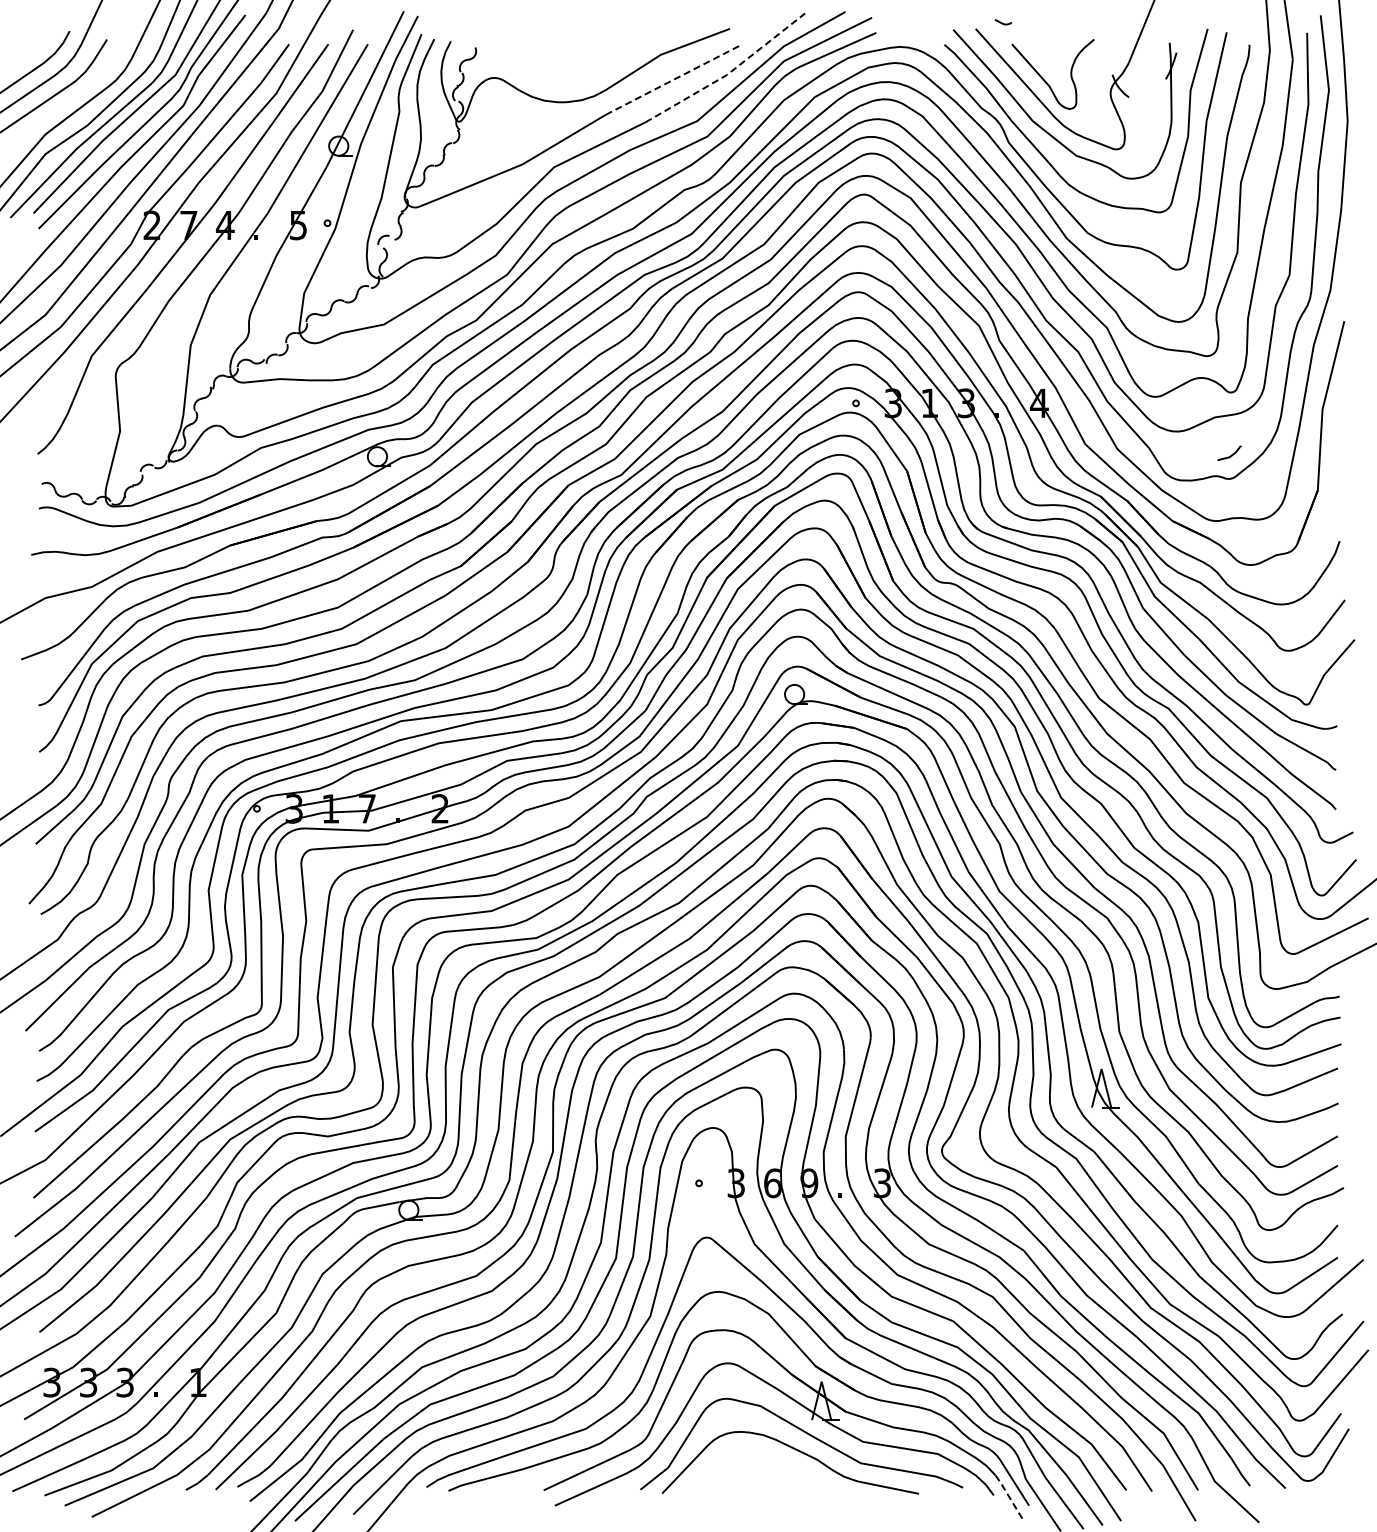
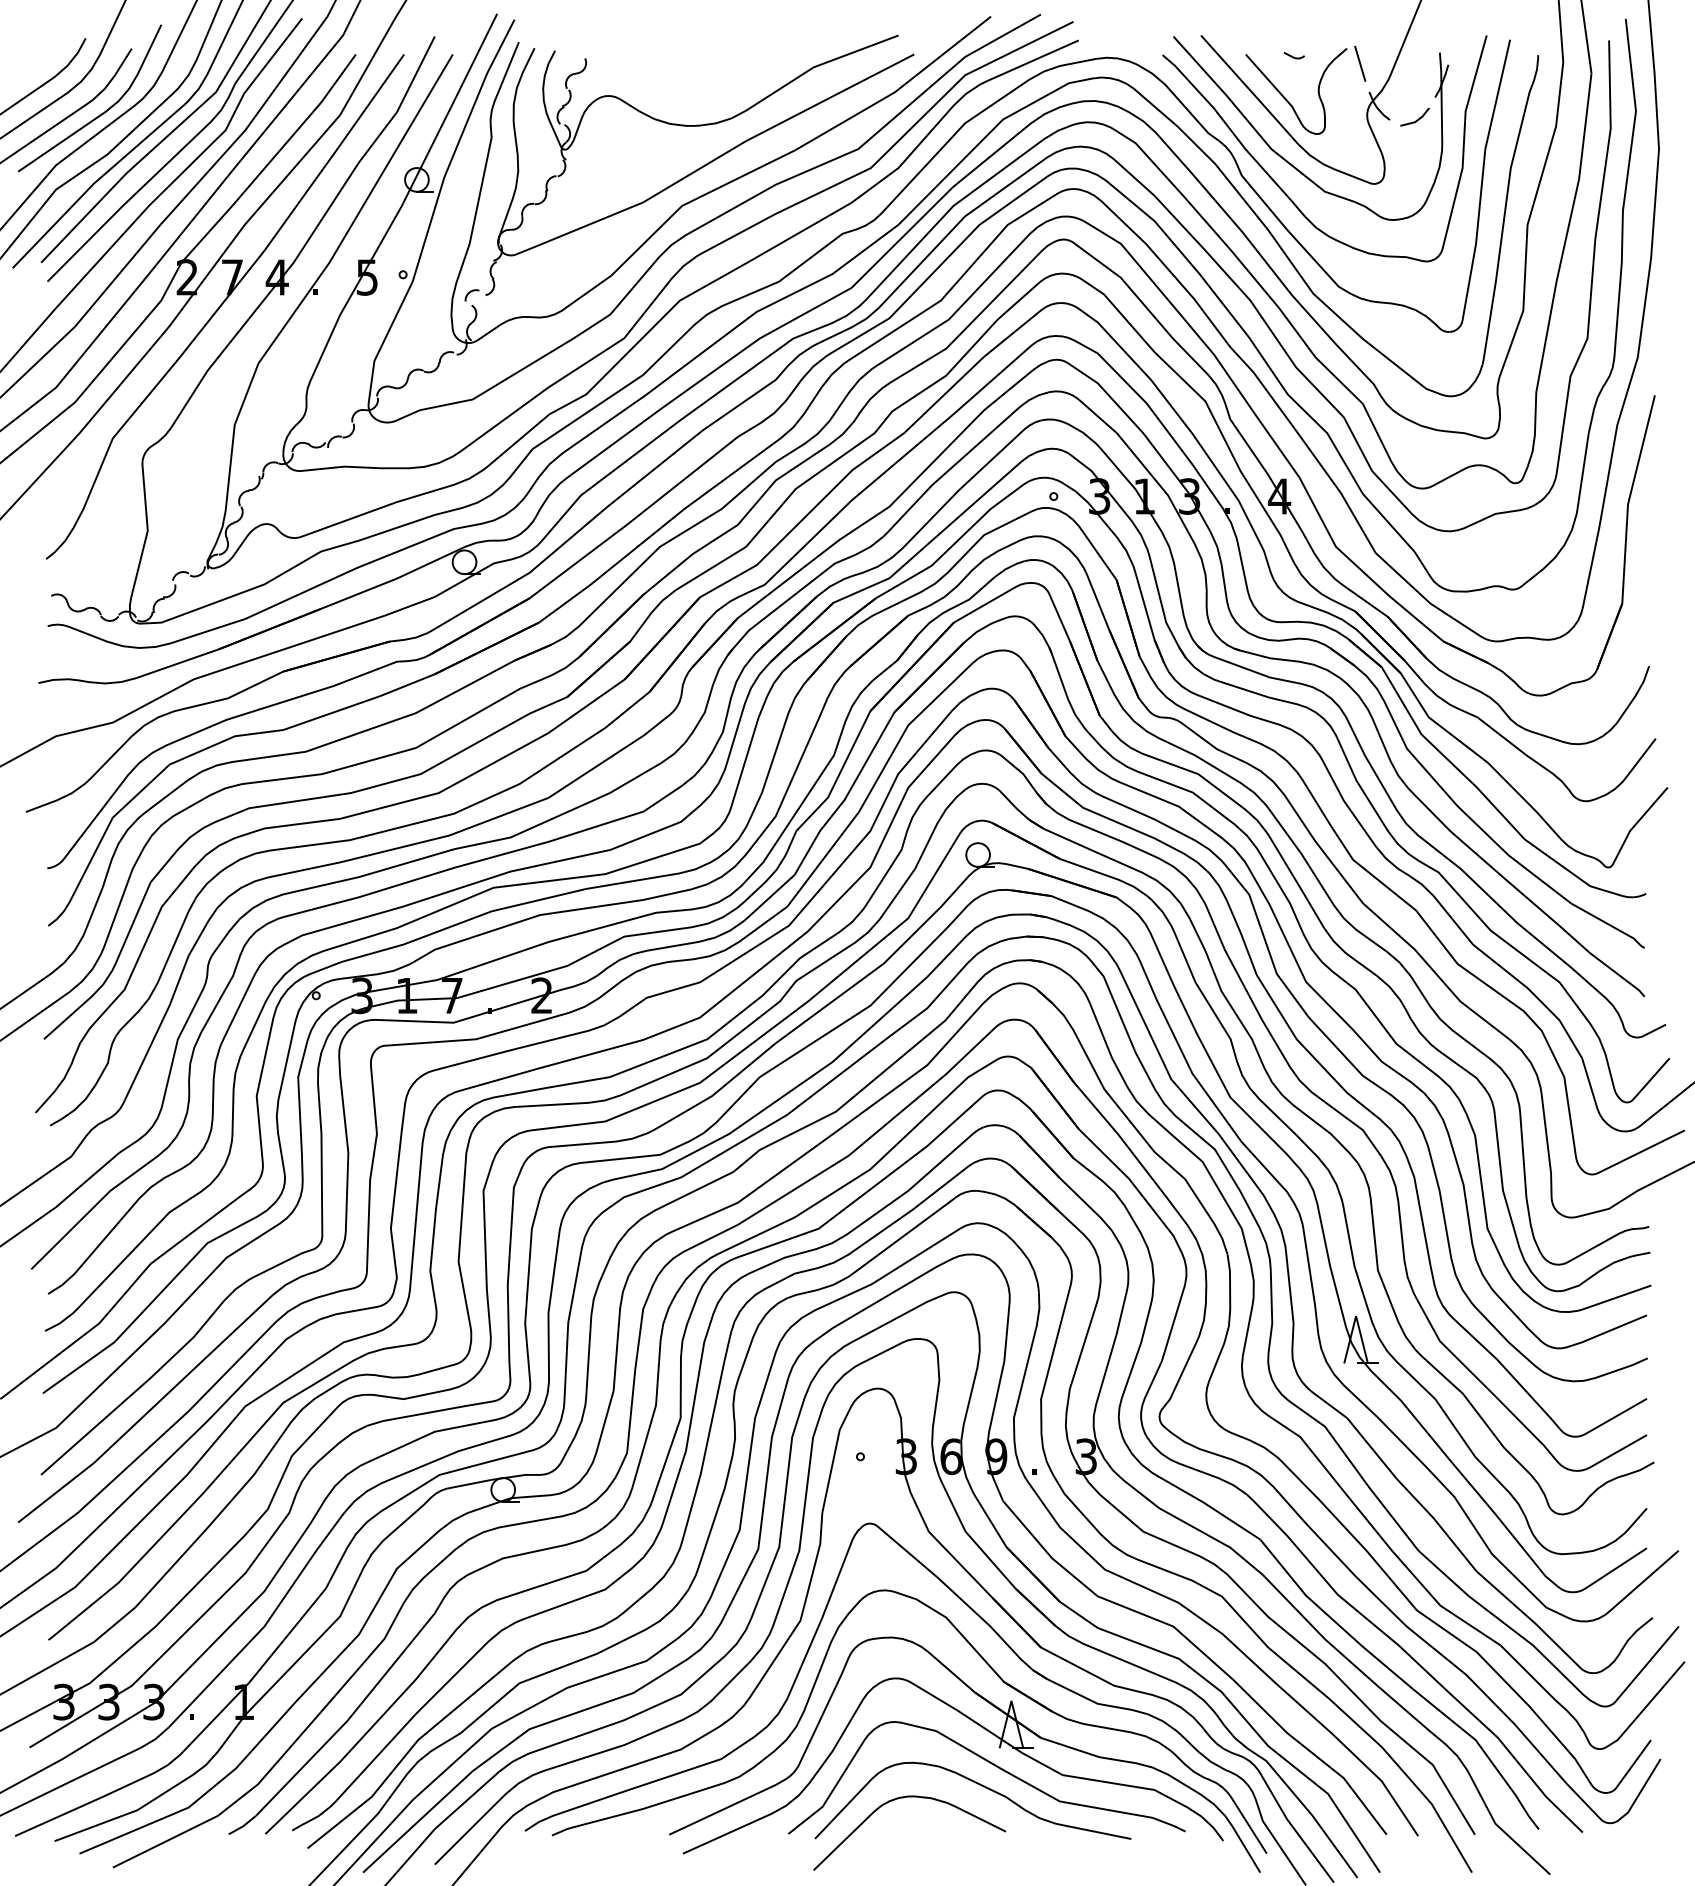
curve: (1002, 22) -> (1293, 55), moved
line: (1104, 51) -> (1359, 63), added
line: (728, 73) -> (896, 90), dashed -> solid
line: (674, 79) -> (830, 97), dashed -> solid
curve: (81, 92) -> (100, 113), added
curve: (1231, 454) -> (1417, 118), moved
curve: (731, 1461) -> (900, 1799), added
line: (1009, 1497) -> (1242, 1843), dashed -> solid

